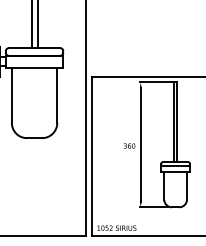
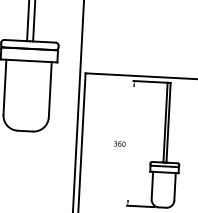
line: (140, 144) -> (130, 143), removed

